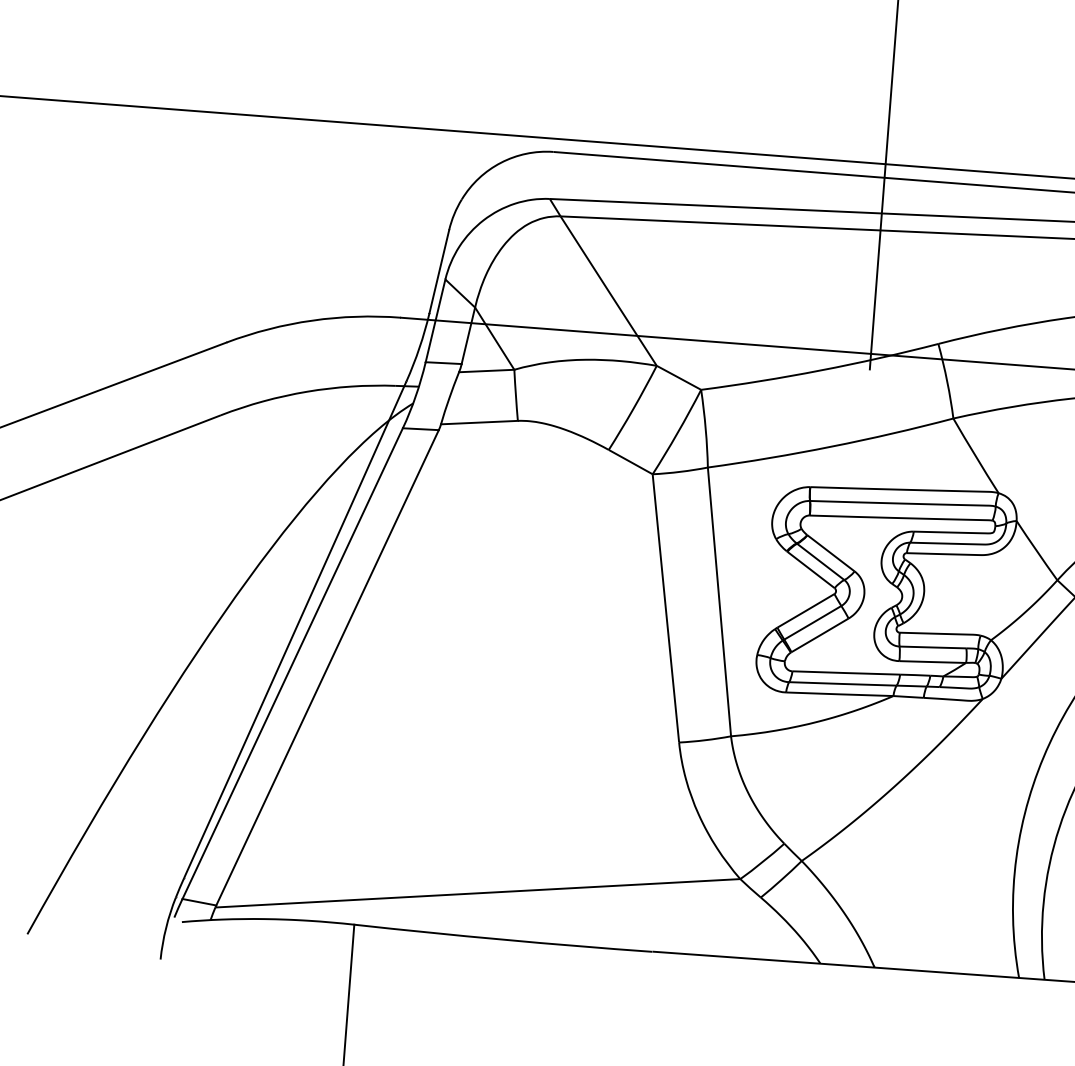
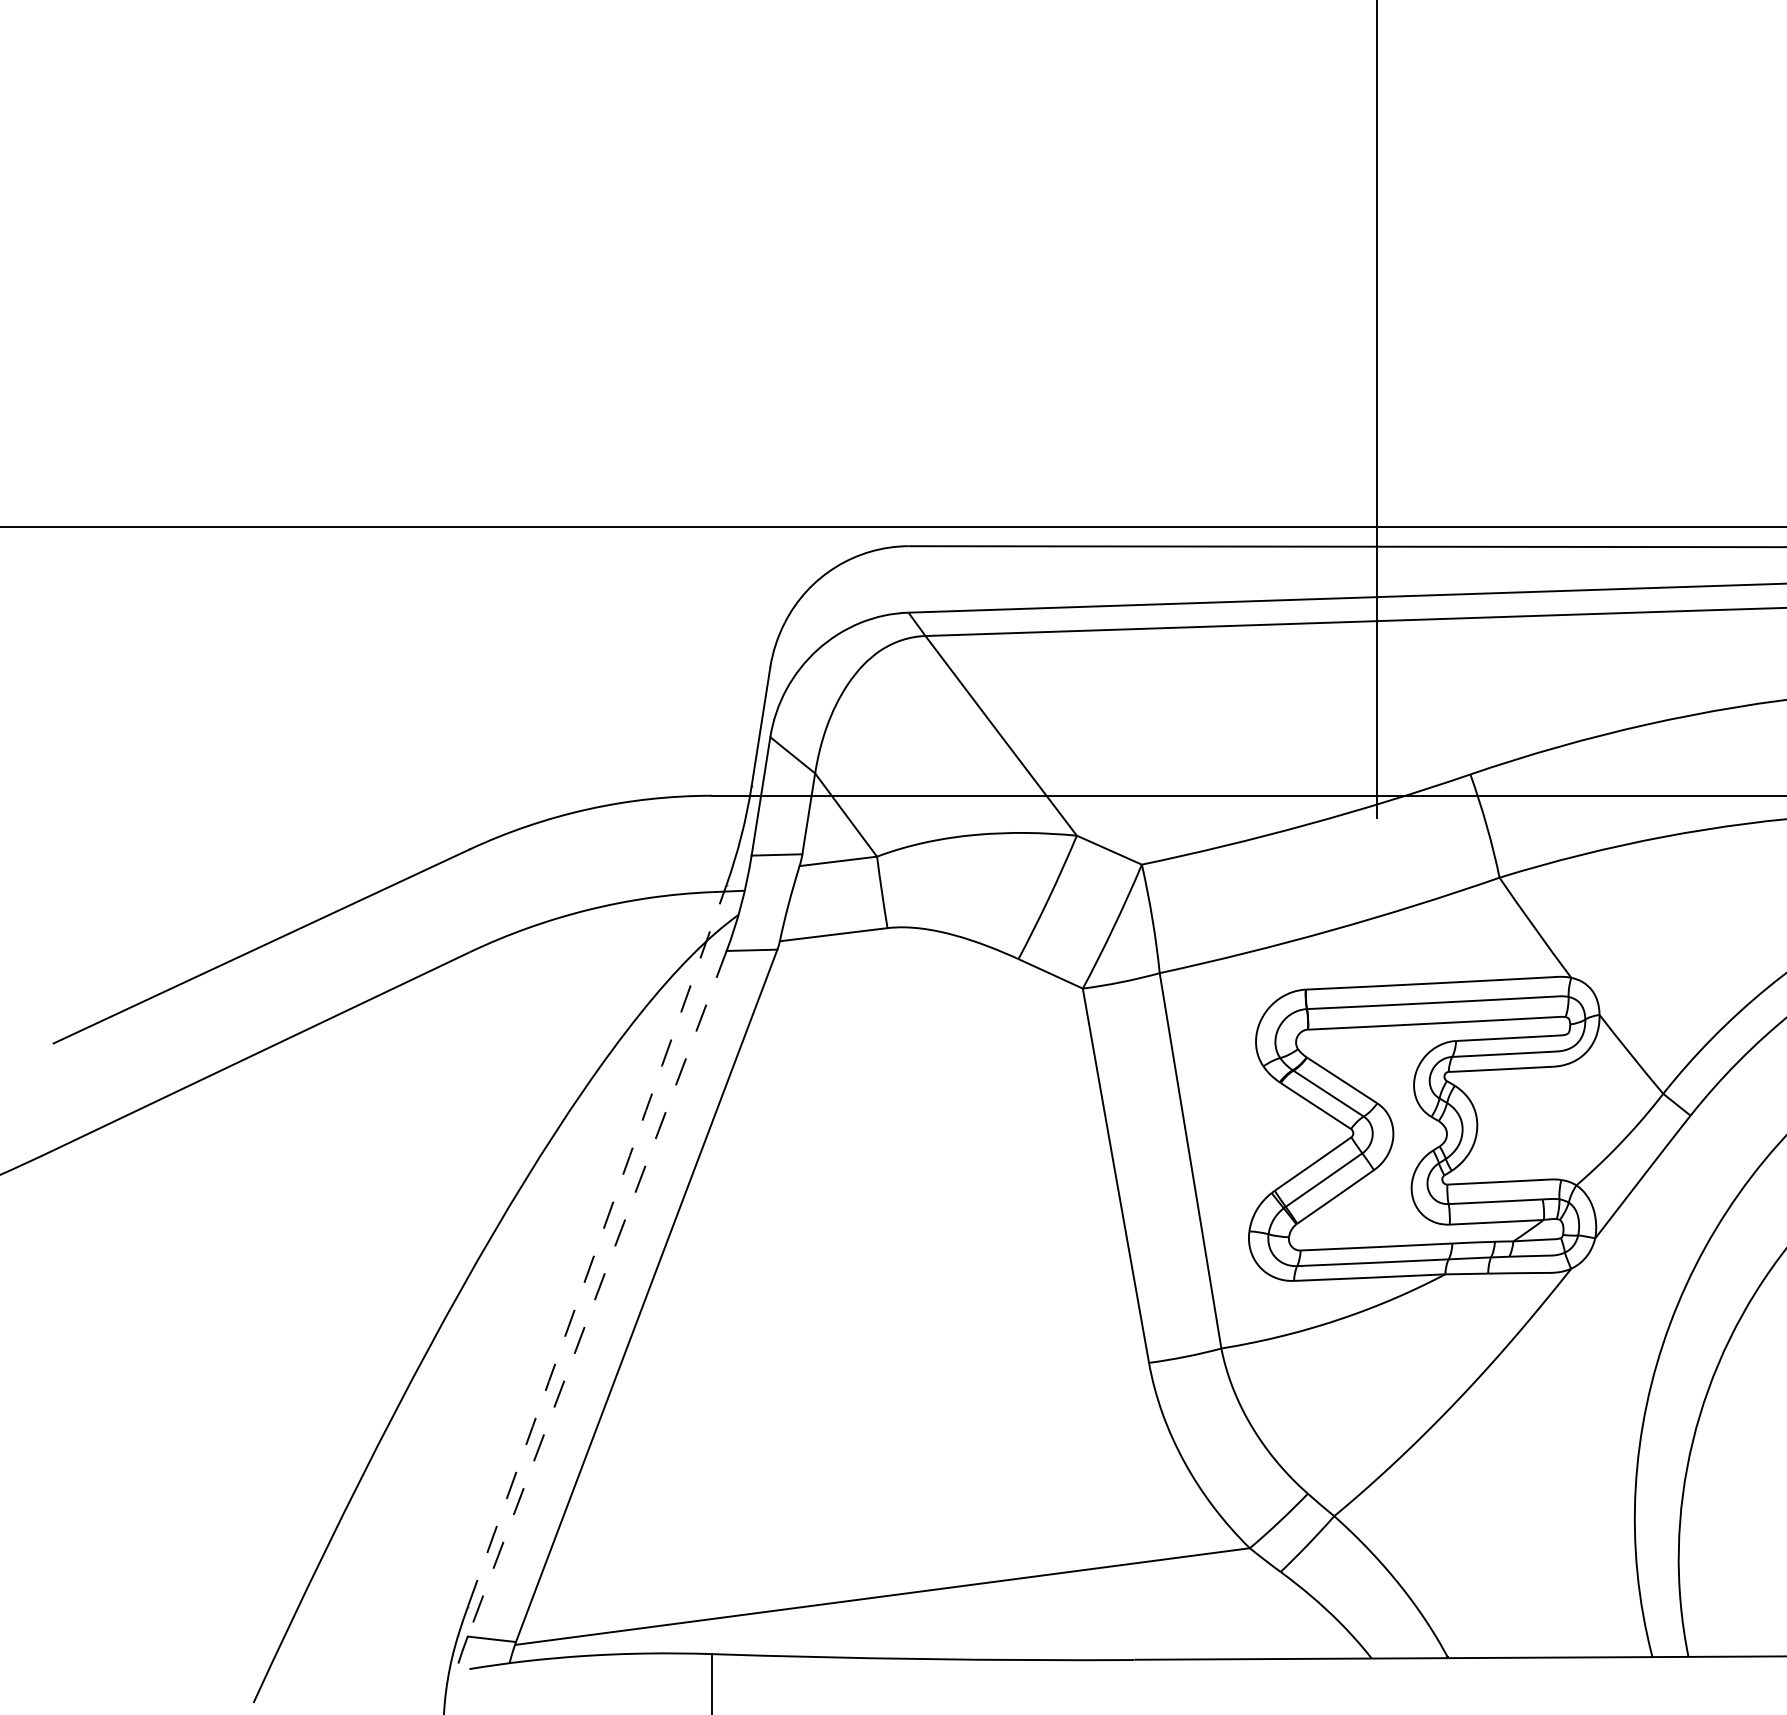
arc: (295, 629) -> (597, 1245), solid -> dashed
line: (292, 664) -> (597, 1294), solid -> dashed

